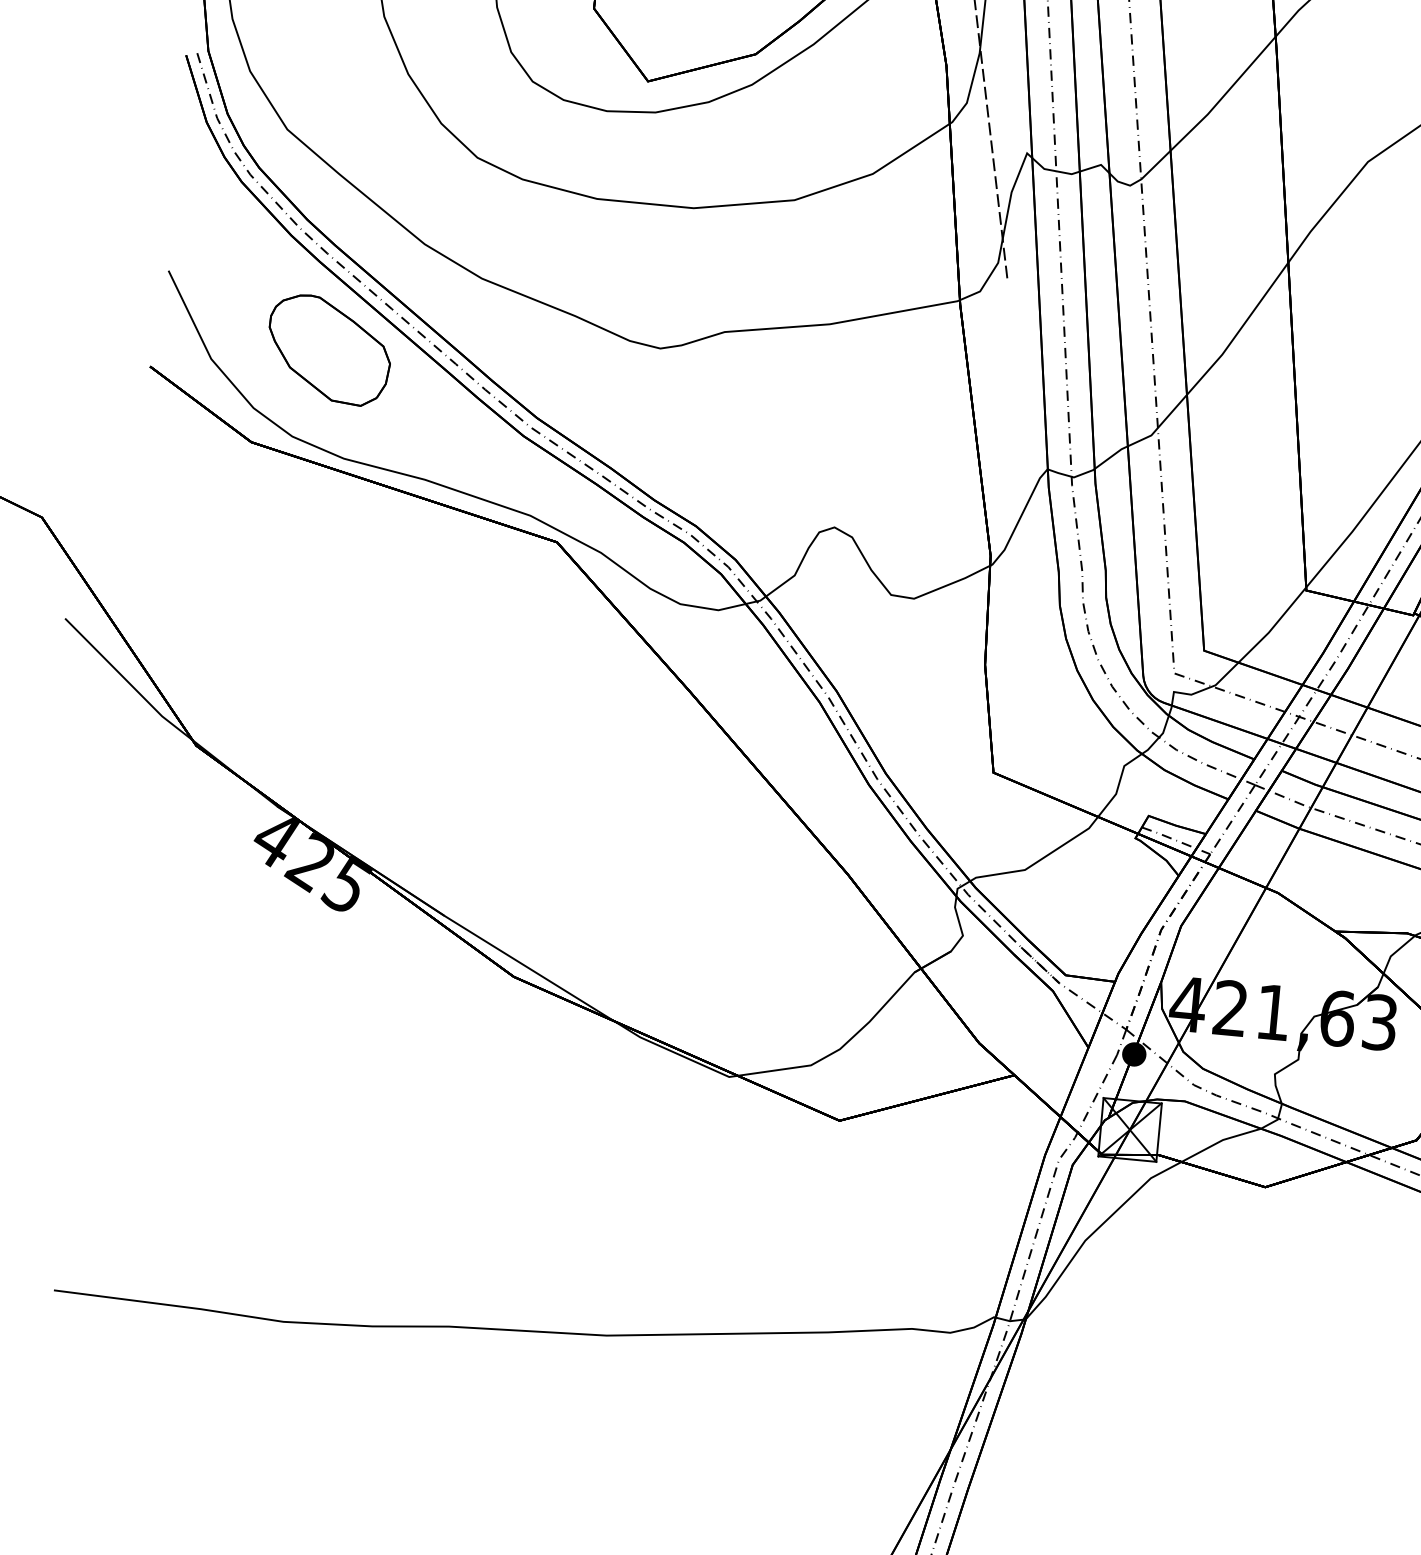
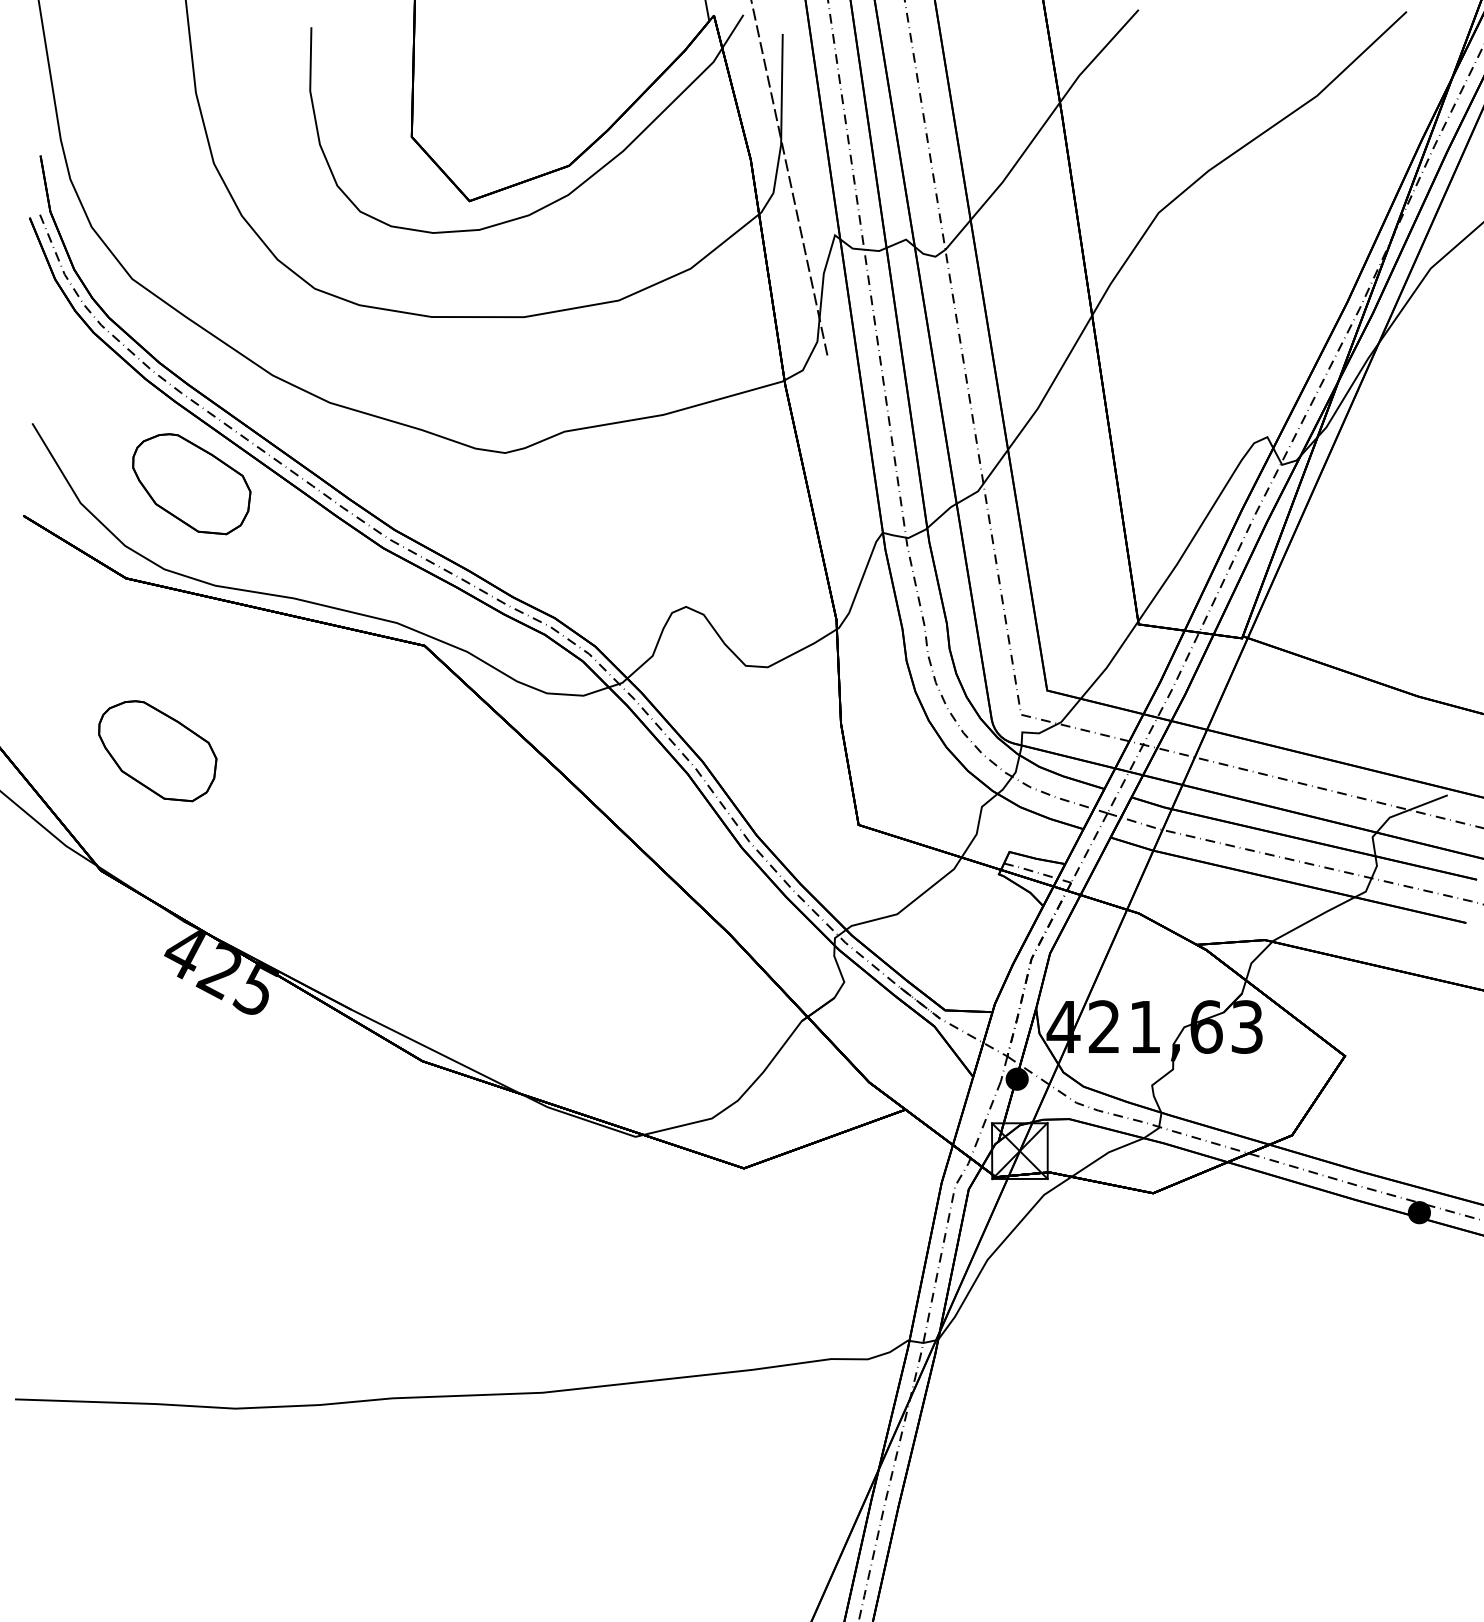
part: (267, 626) -> (157, 751), added

